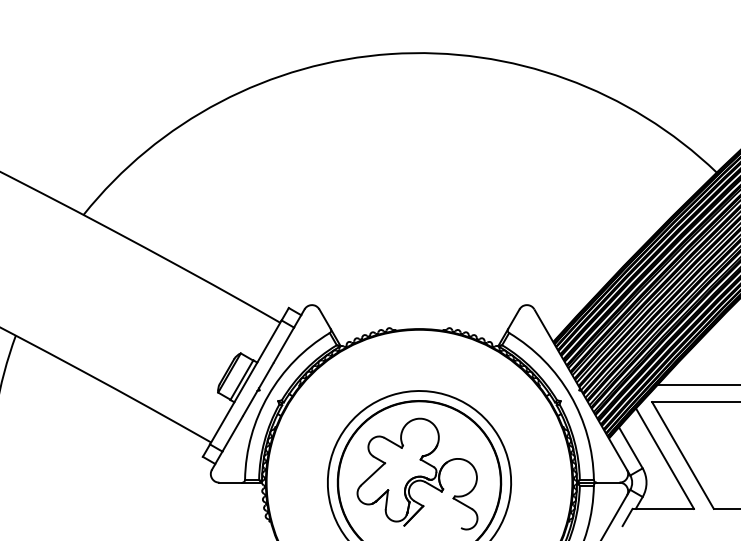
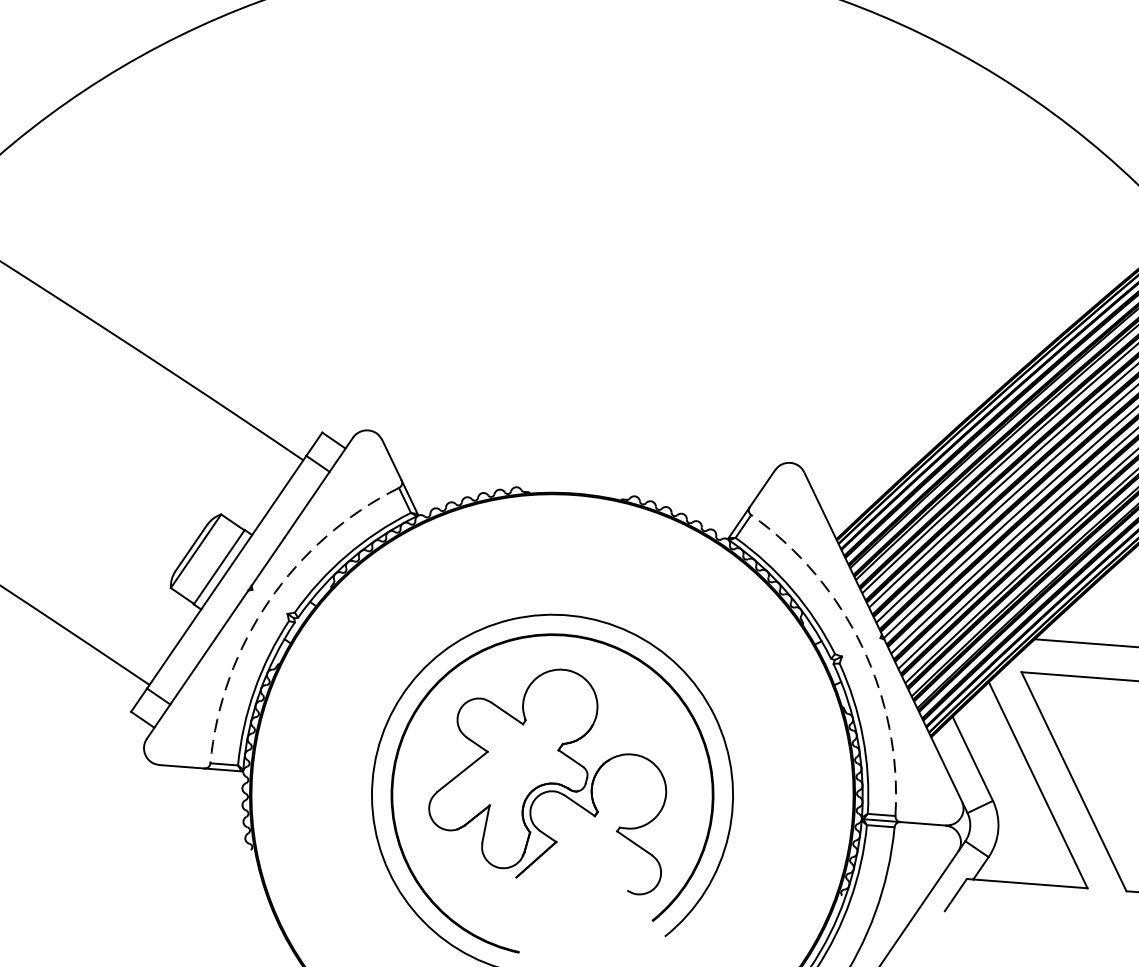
arc: (268, 395) -> (269, 601), solid -> dashed
arc: (570, 395) -> (862, 646), solid -> dashed

